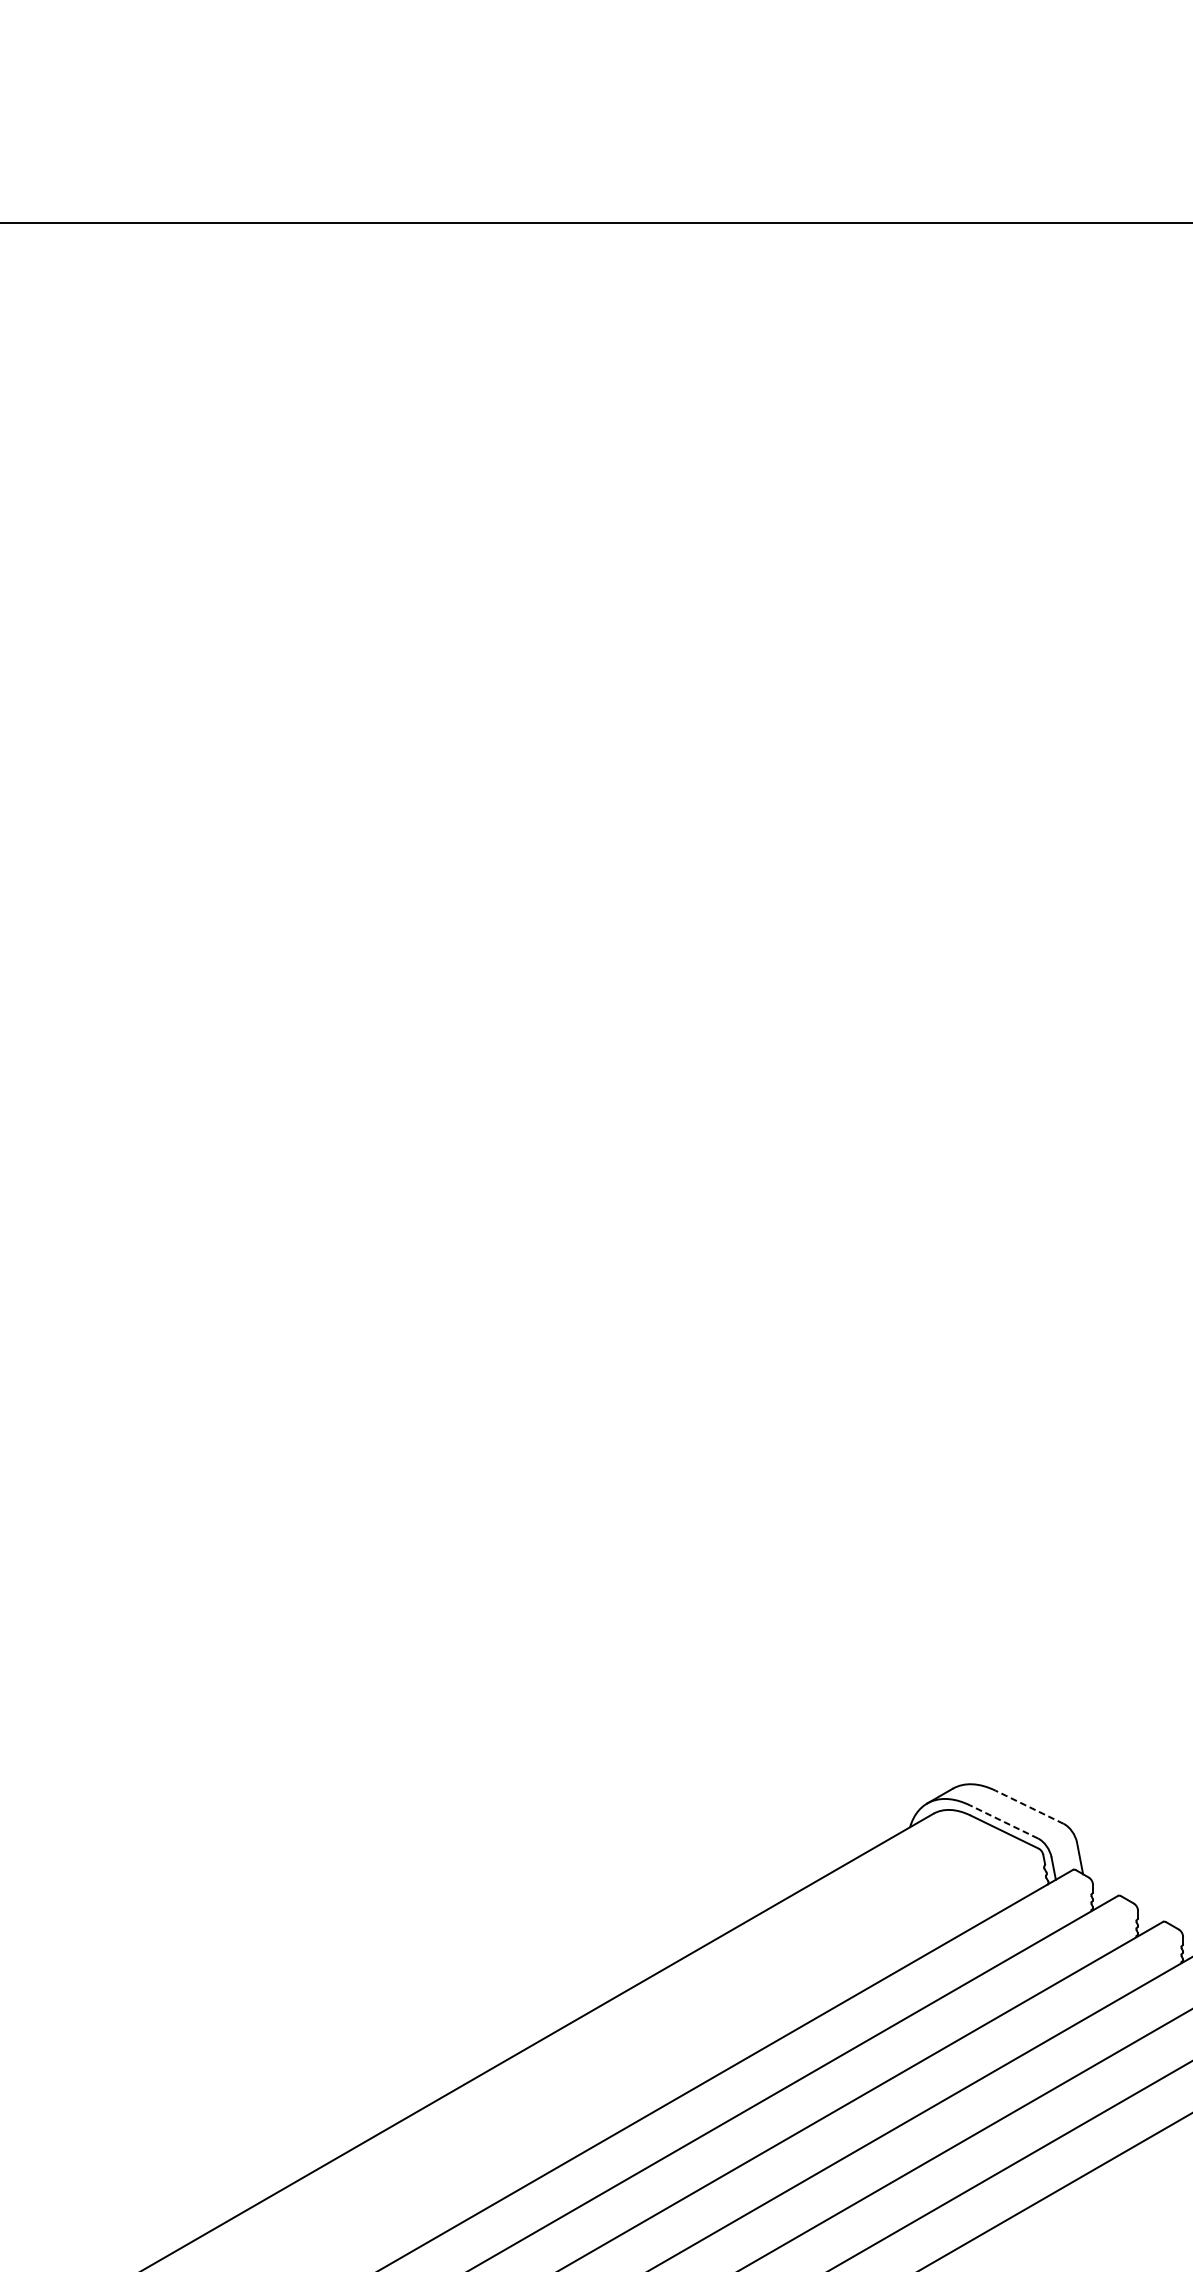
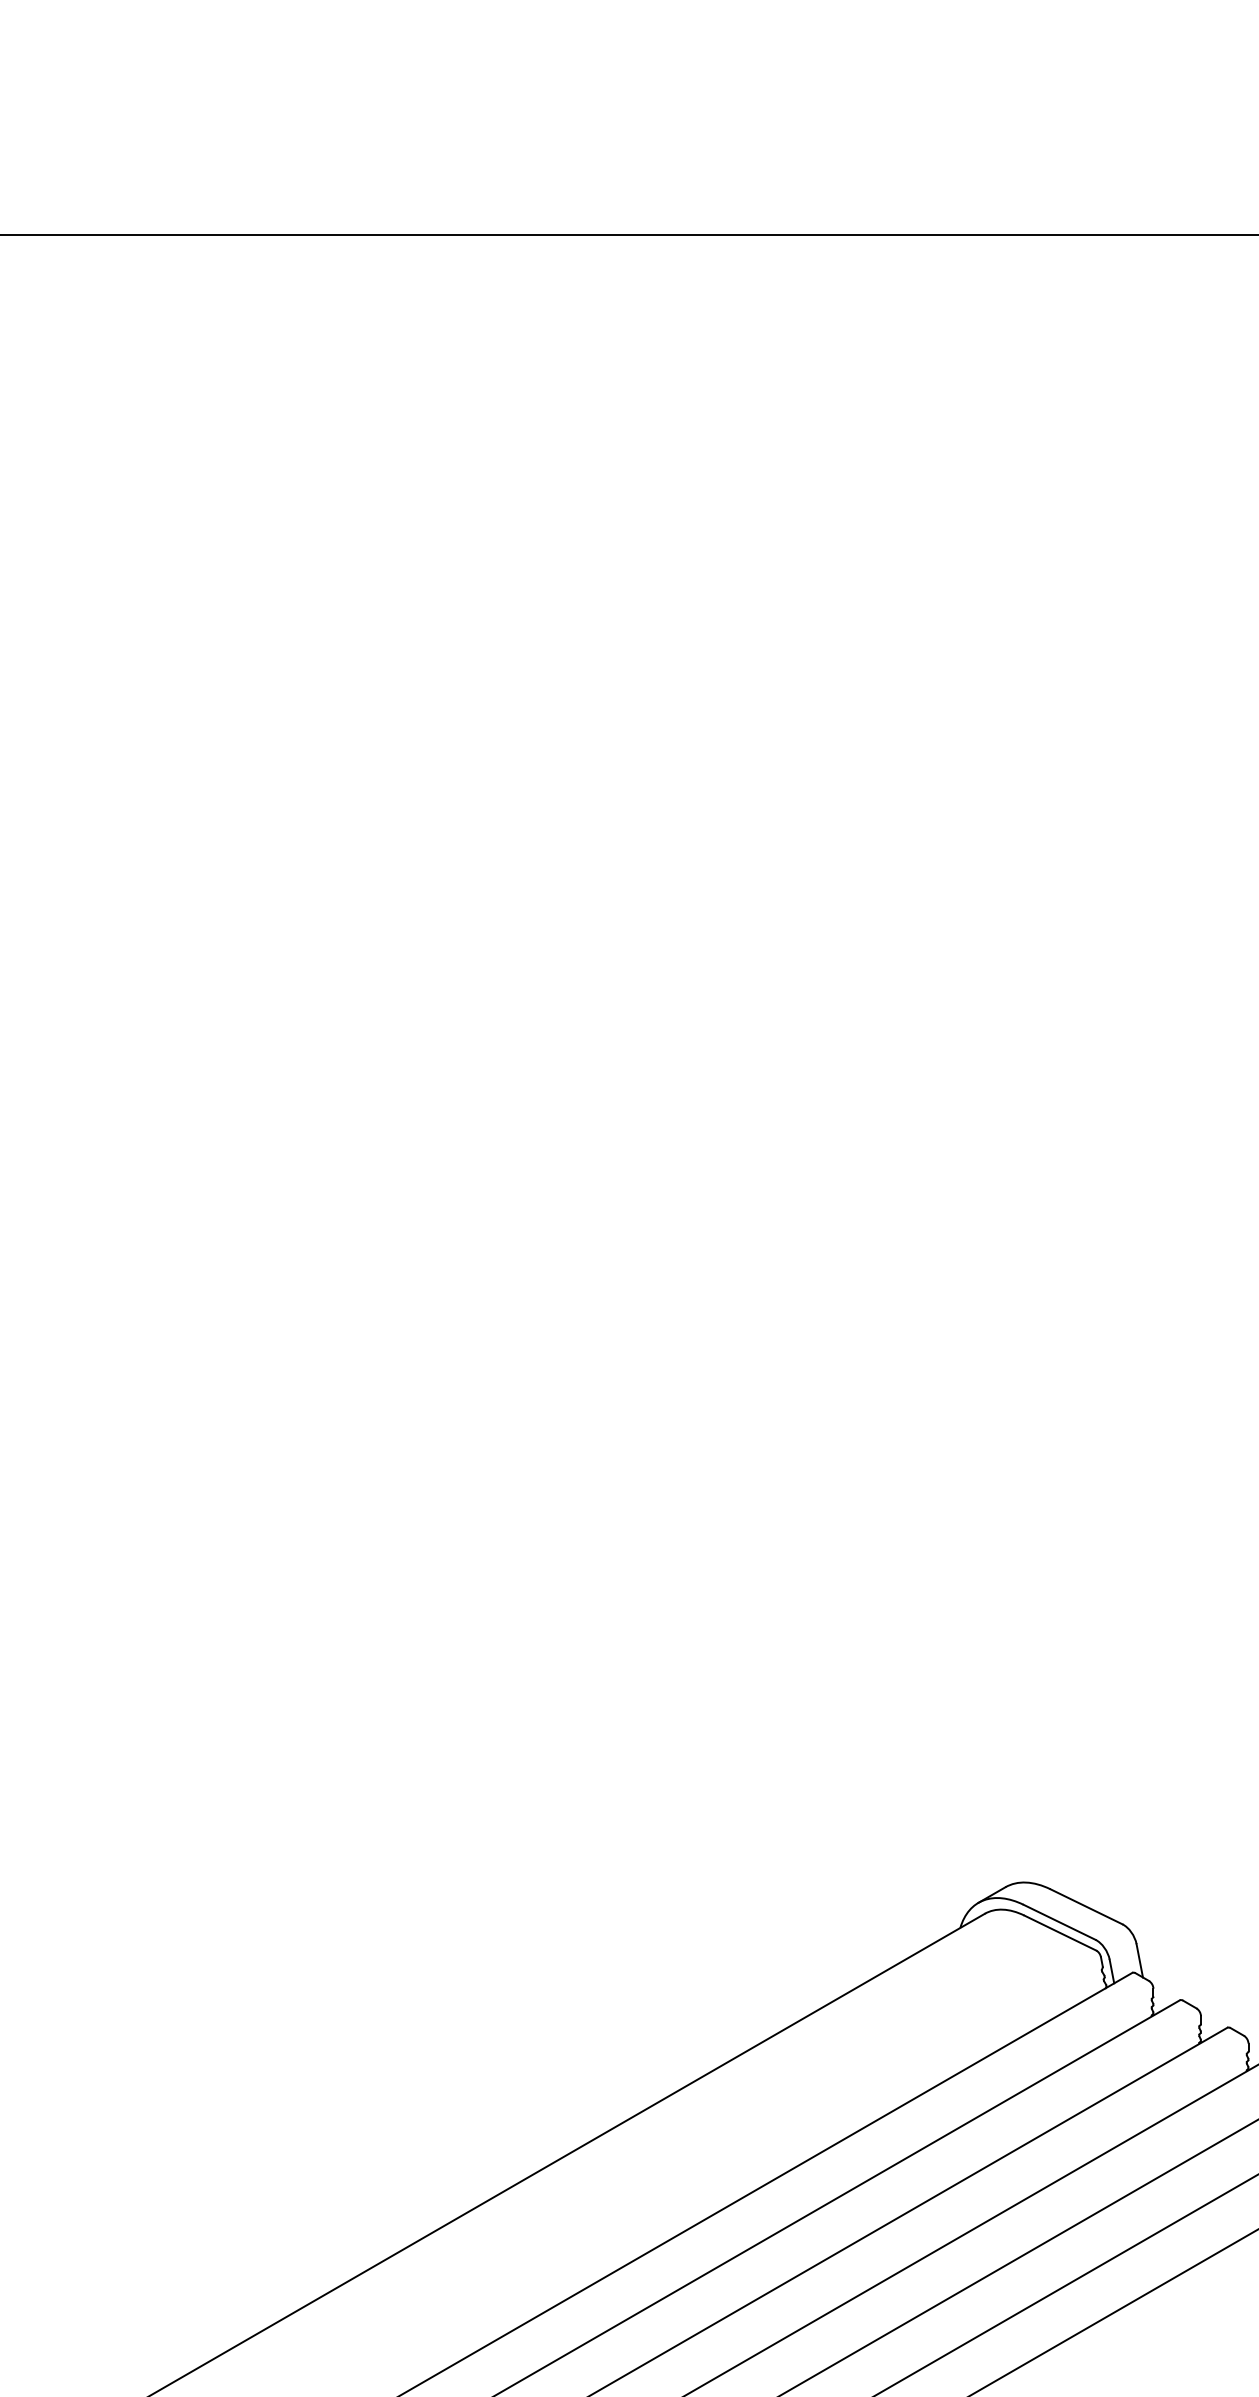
line: (1029, 1806) -> (1086, 1906), dashed -> solid
line: (1004, 1822) -> (1059, 1922), dashed -> solid

